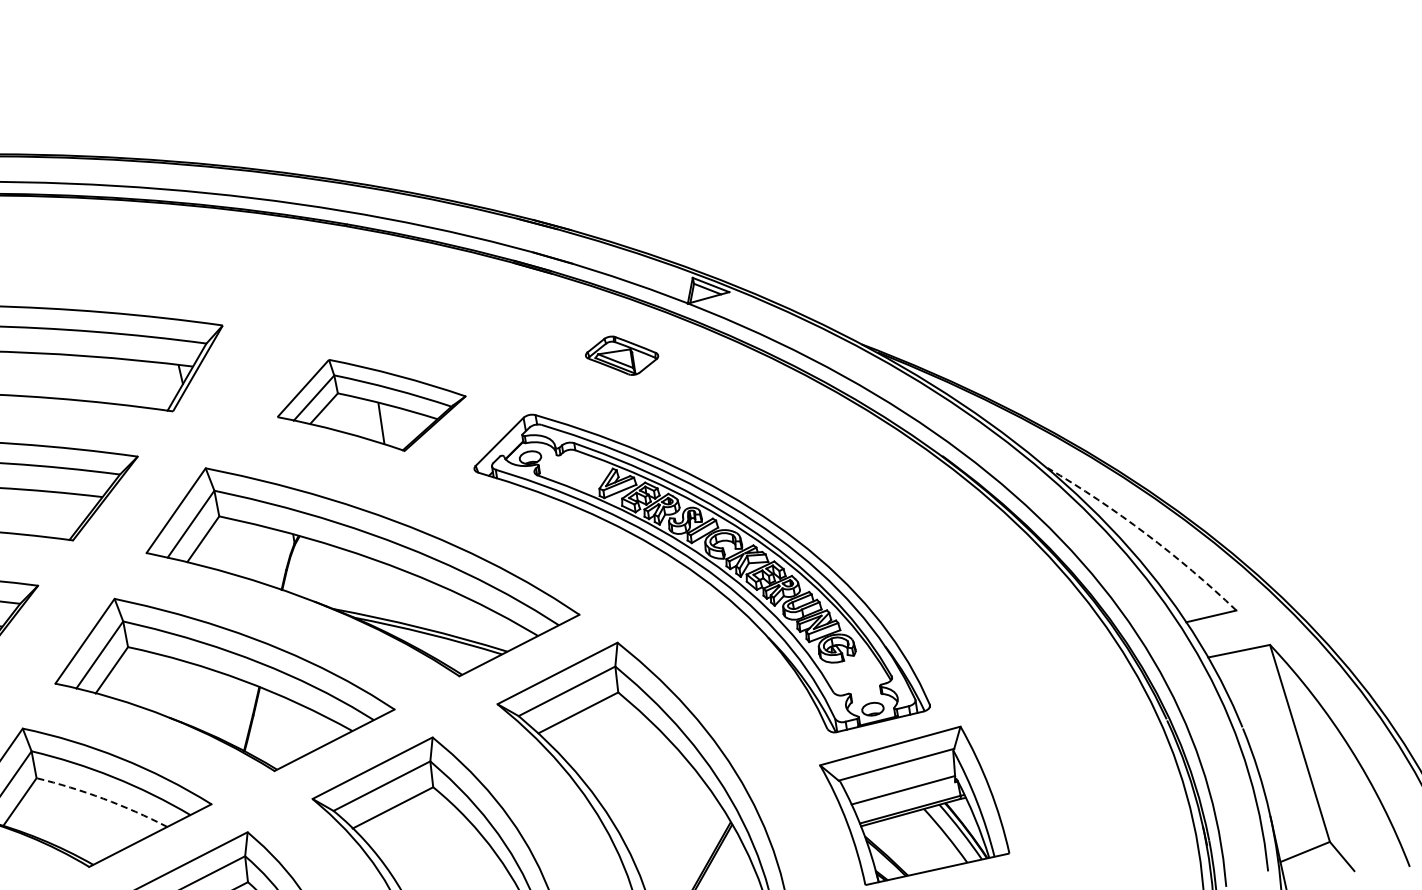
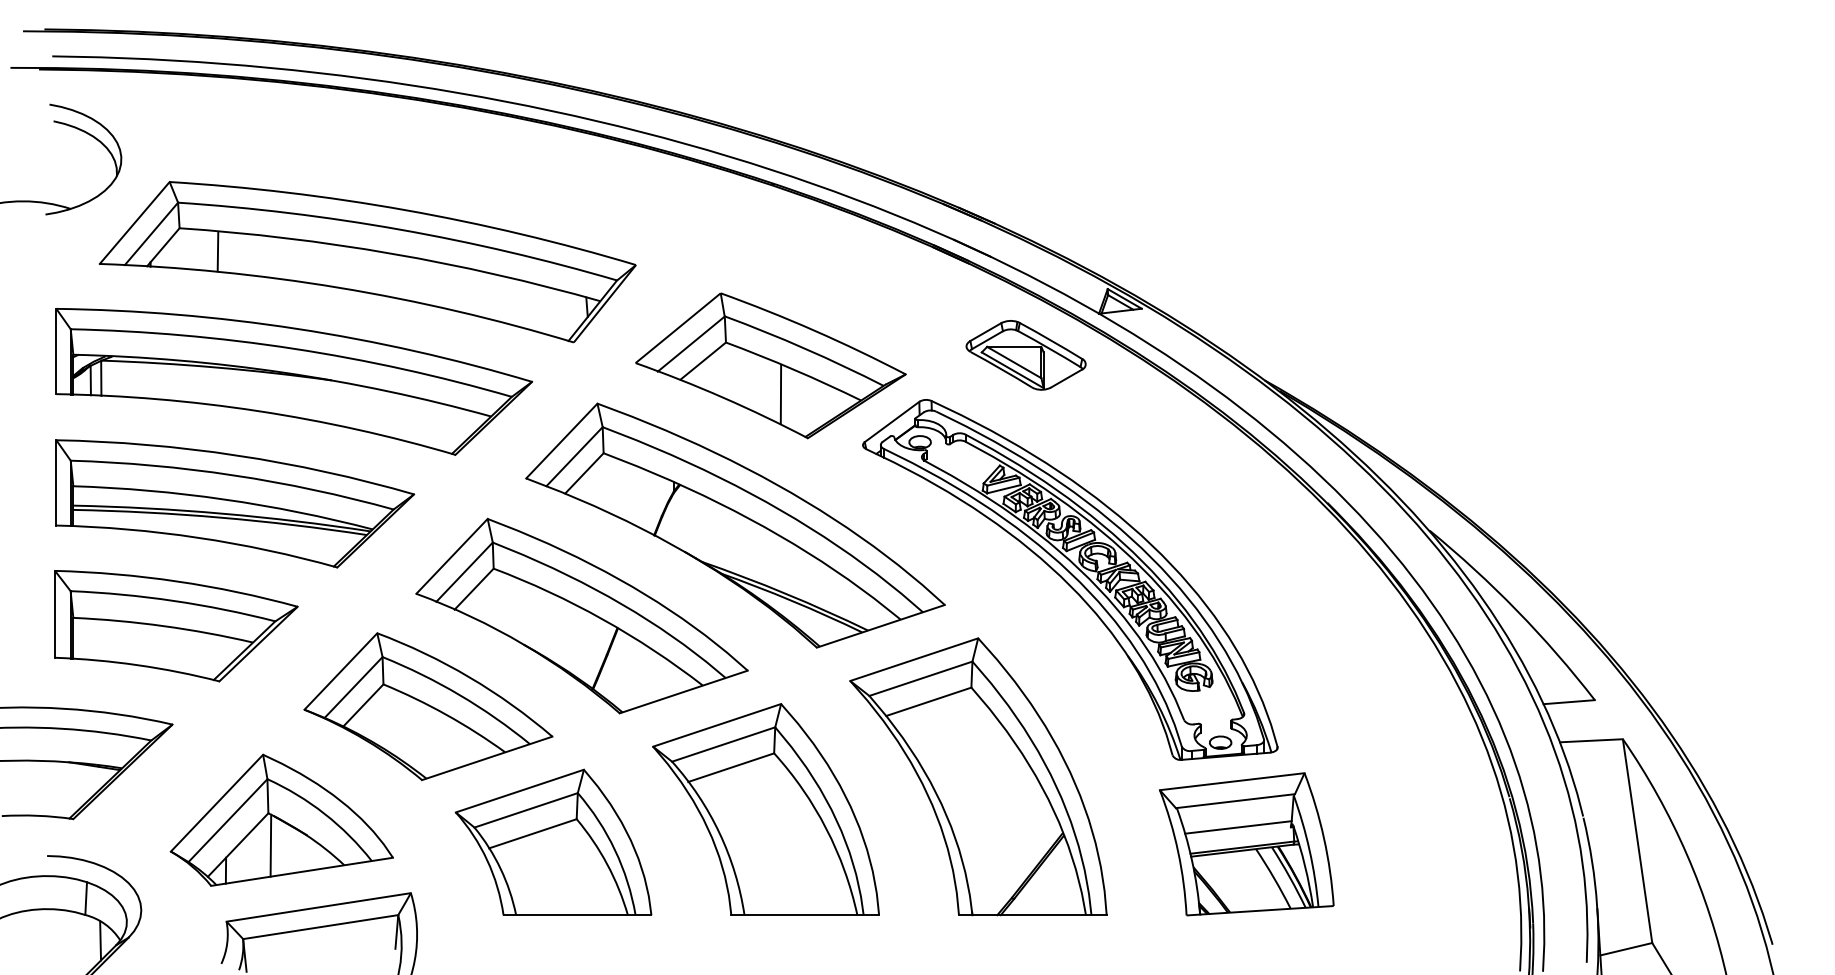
part: (621, 355) -> (1025, 355), size x1.67
part: (370, 404) -> (770, 365), size x1.43
arc: (1146, 533) -> (1517, 610), dashed -> solid
arc: (103, 798) -> (446, 714), dashed -> solid

